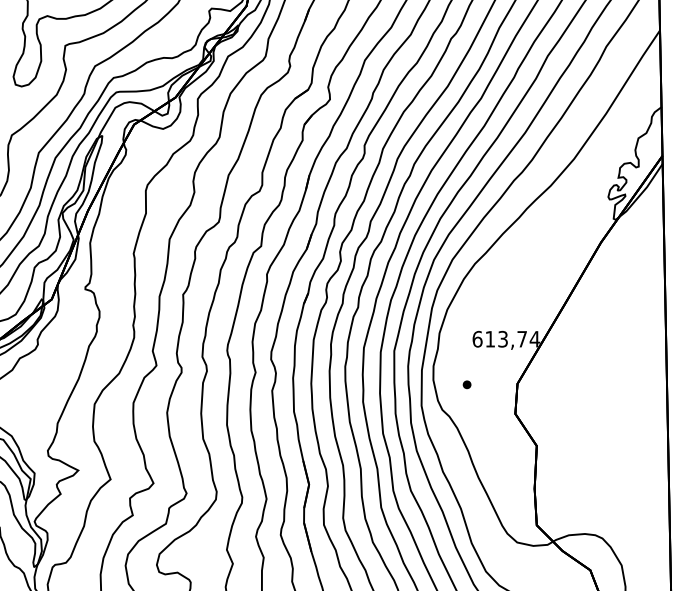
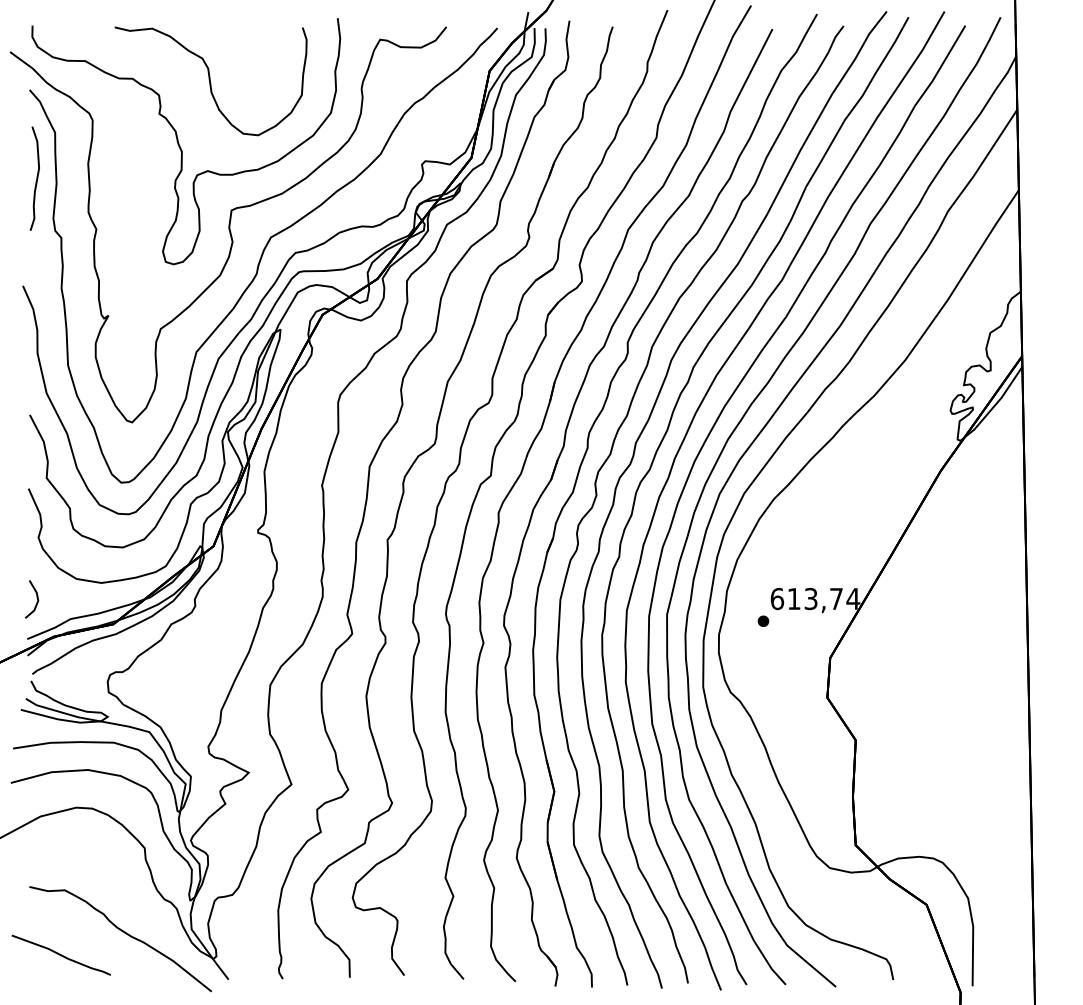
part: (467, 384) -> (763, 620), moved

